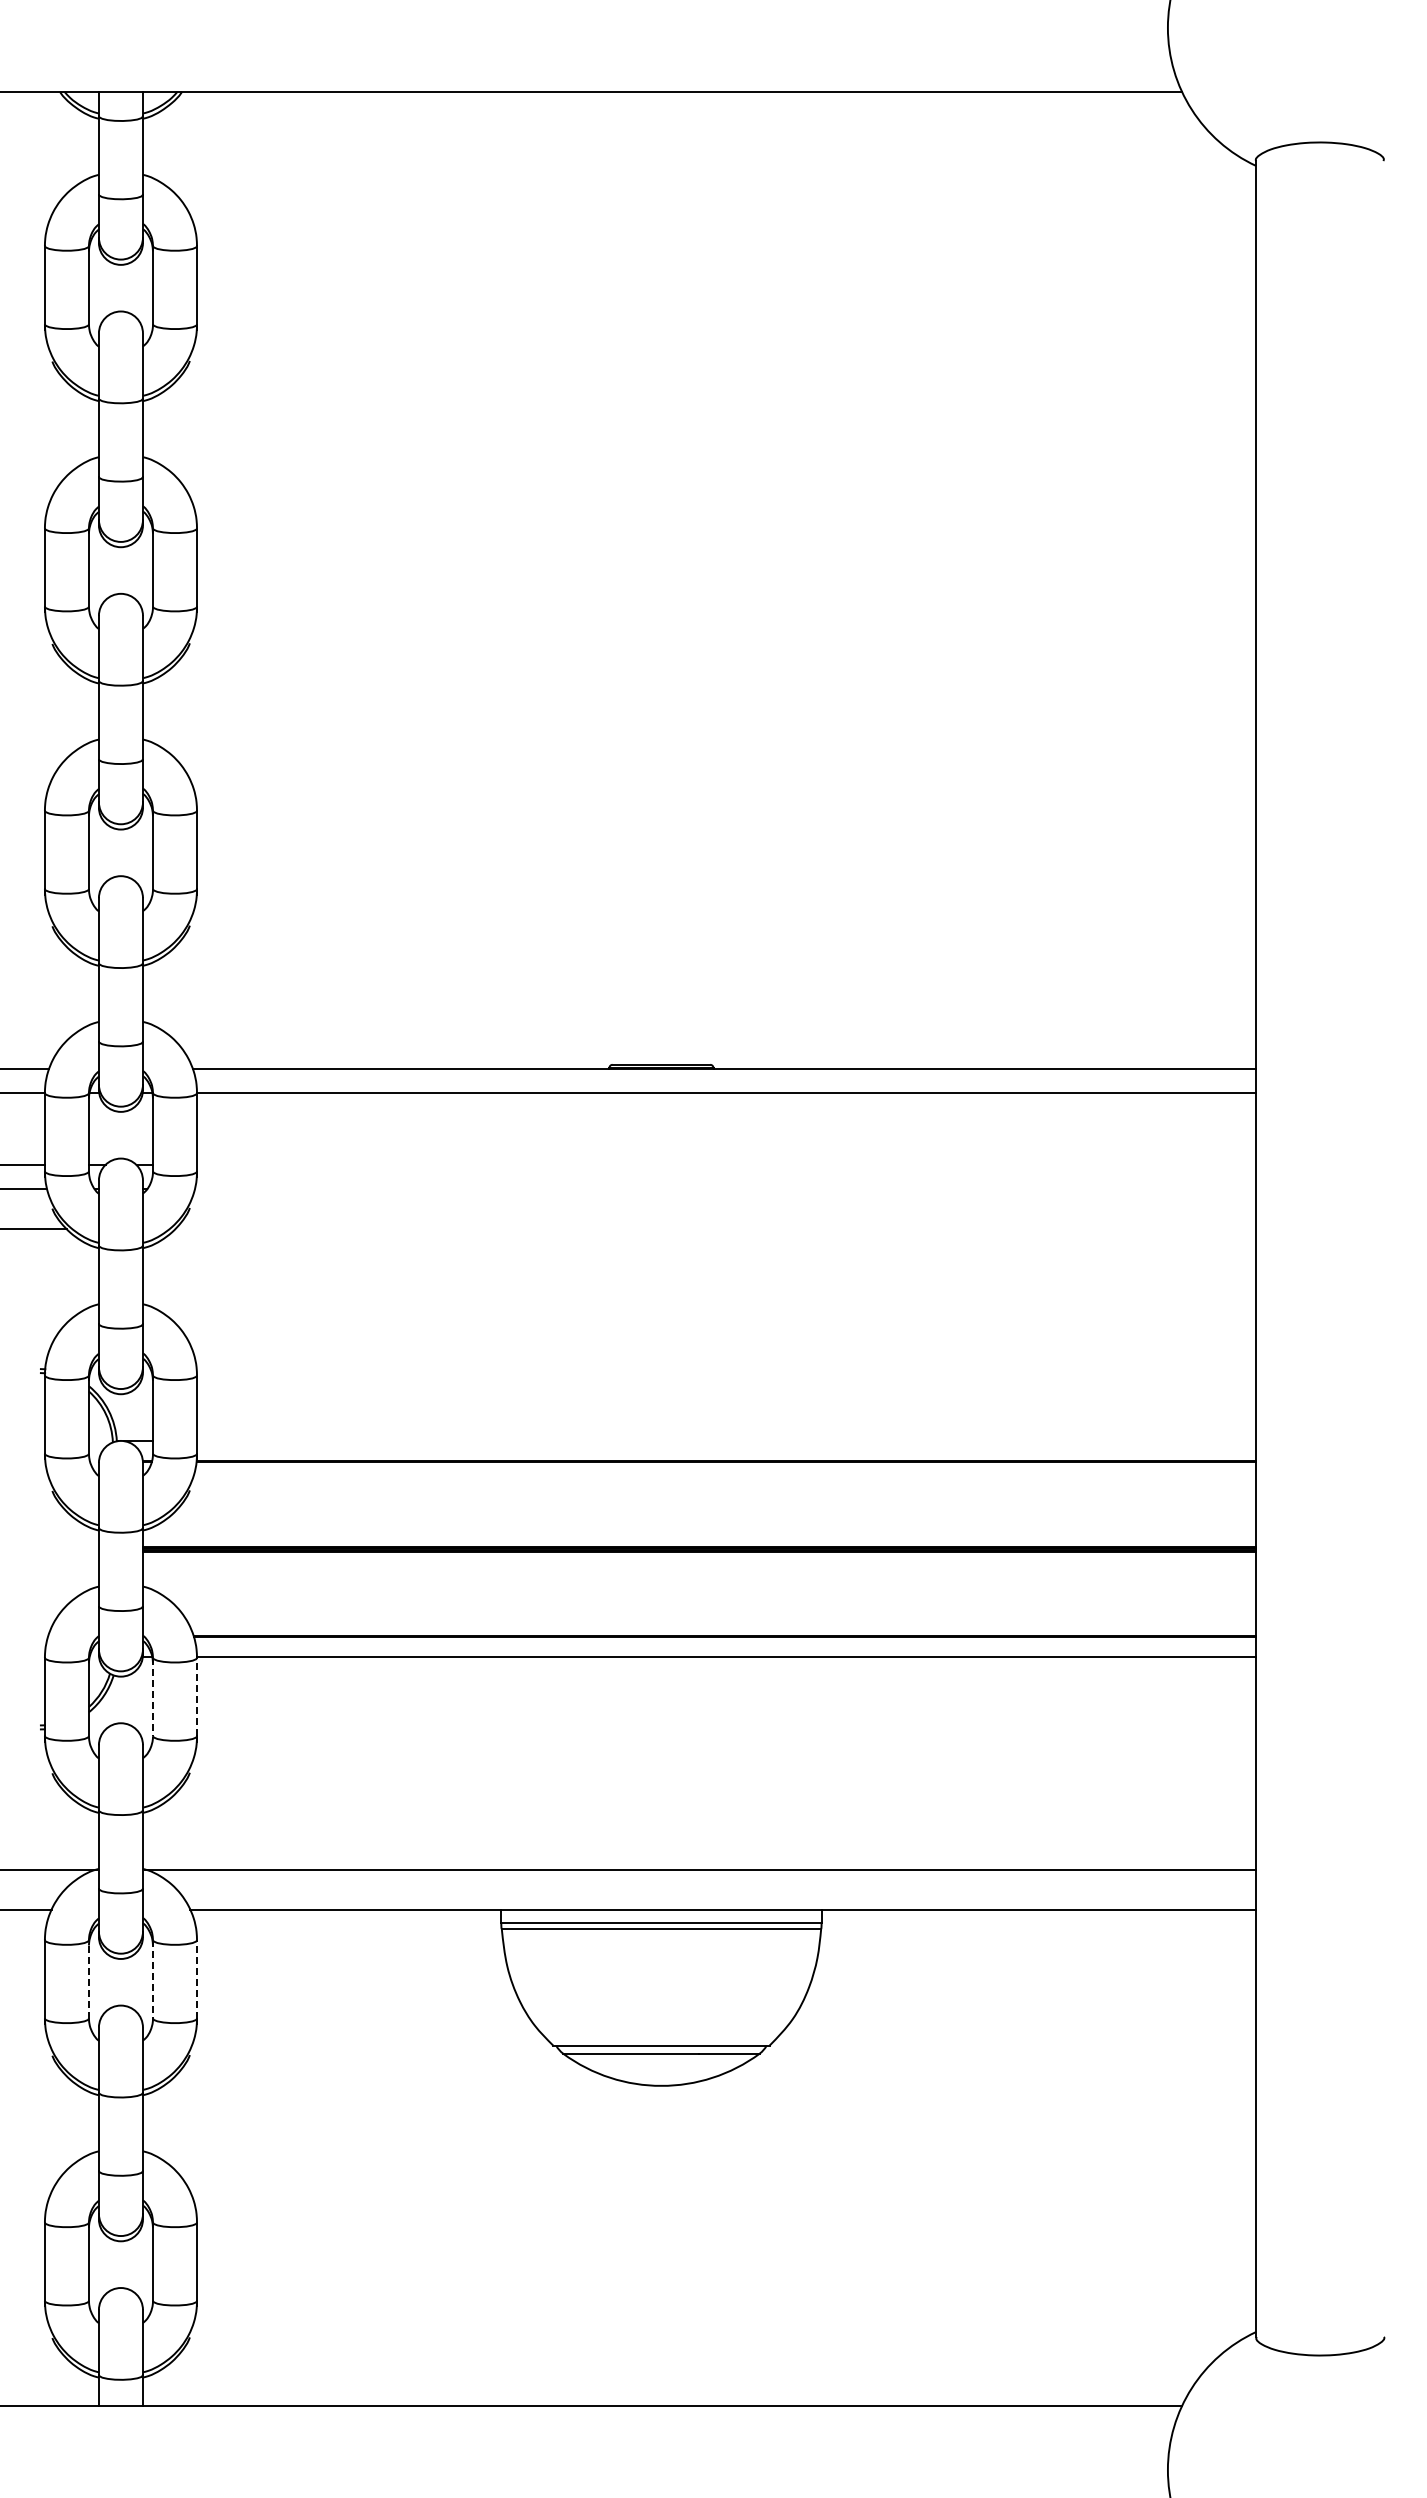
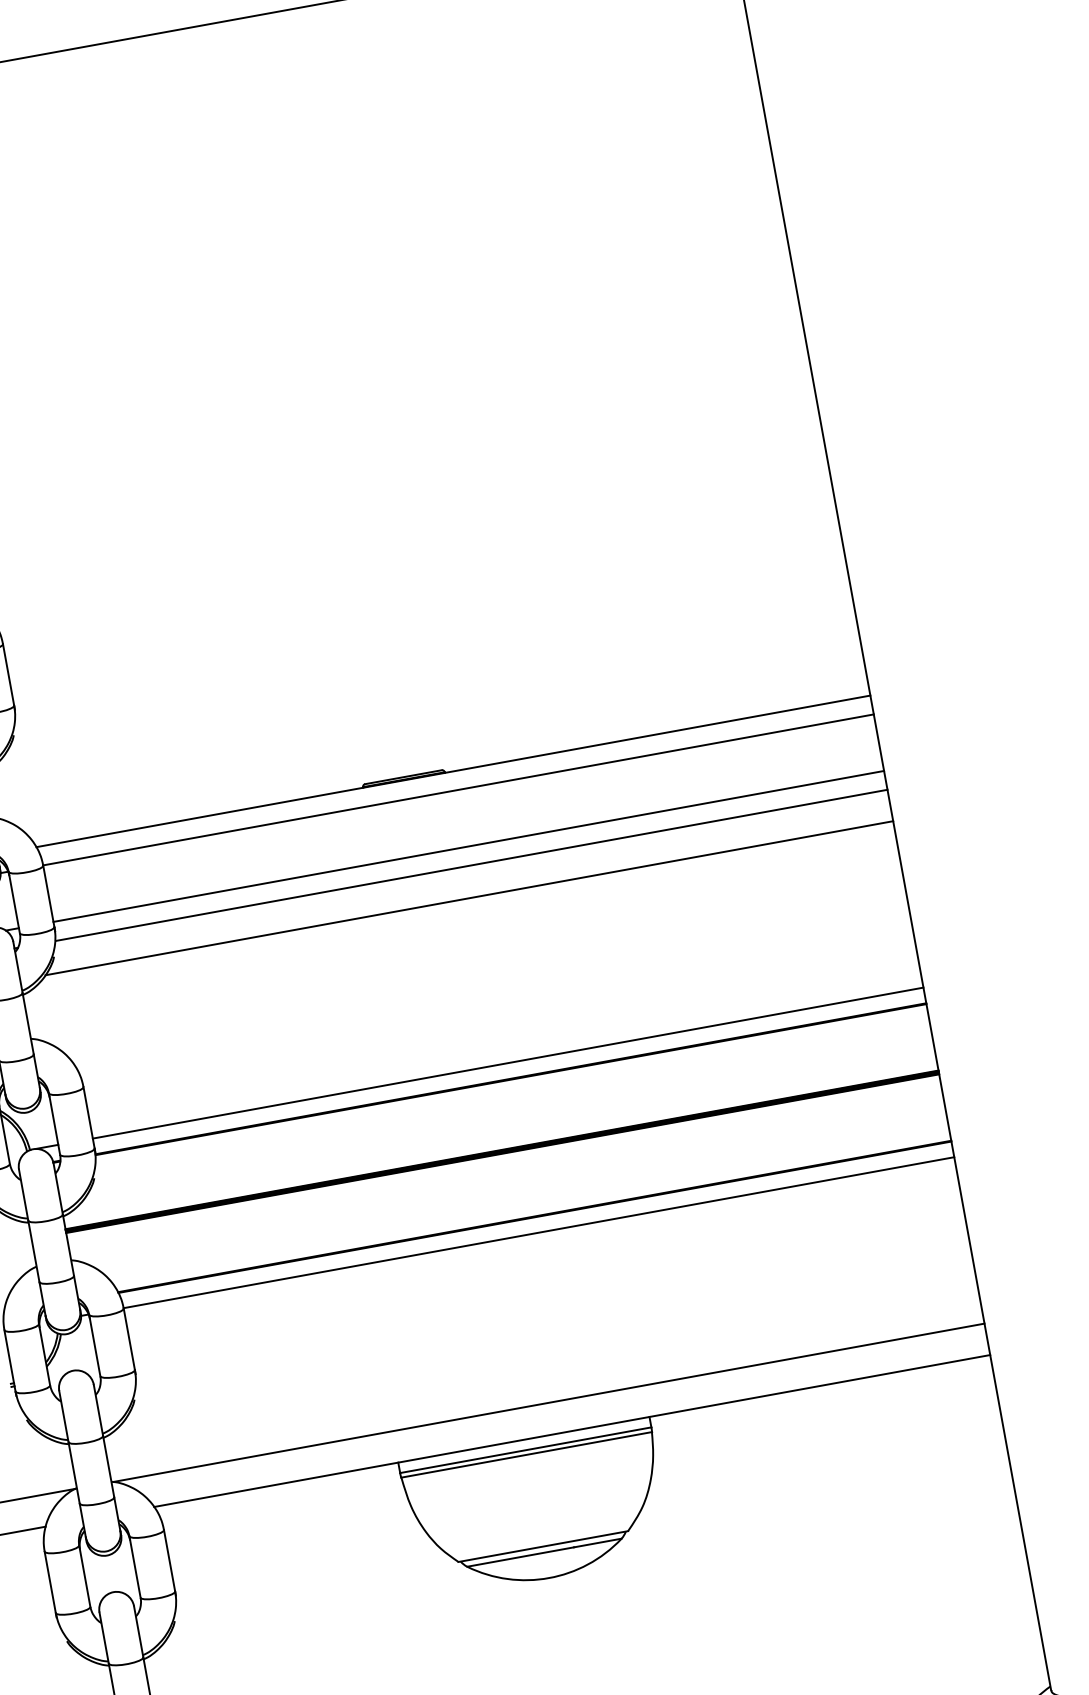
line: (726, 1164) -> (468, 846), added
line: (725, 1188) -> (471, 865), added
line: (715, 1228) -> (469, 897), added
line: (726, 1441) -> (508, 1063), added
line: (197, 1696) -> (129, 1338), dashed -> solid
line: (152, 1697) -> (94, 1345), dashed -> solid
line: (88, 1978) -> (84, 1575), dashed -> solid
line: (197, 1978) -> (169, 1559), dashed -> solid
line: (152, 1979) -> (134, 1567), dashed -> solid

